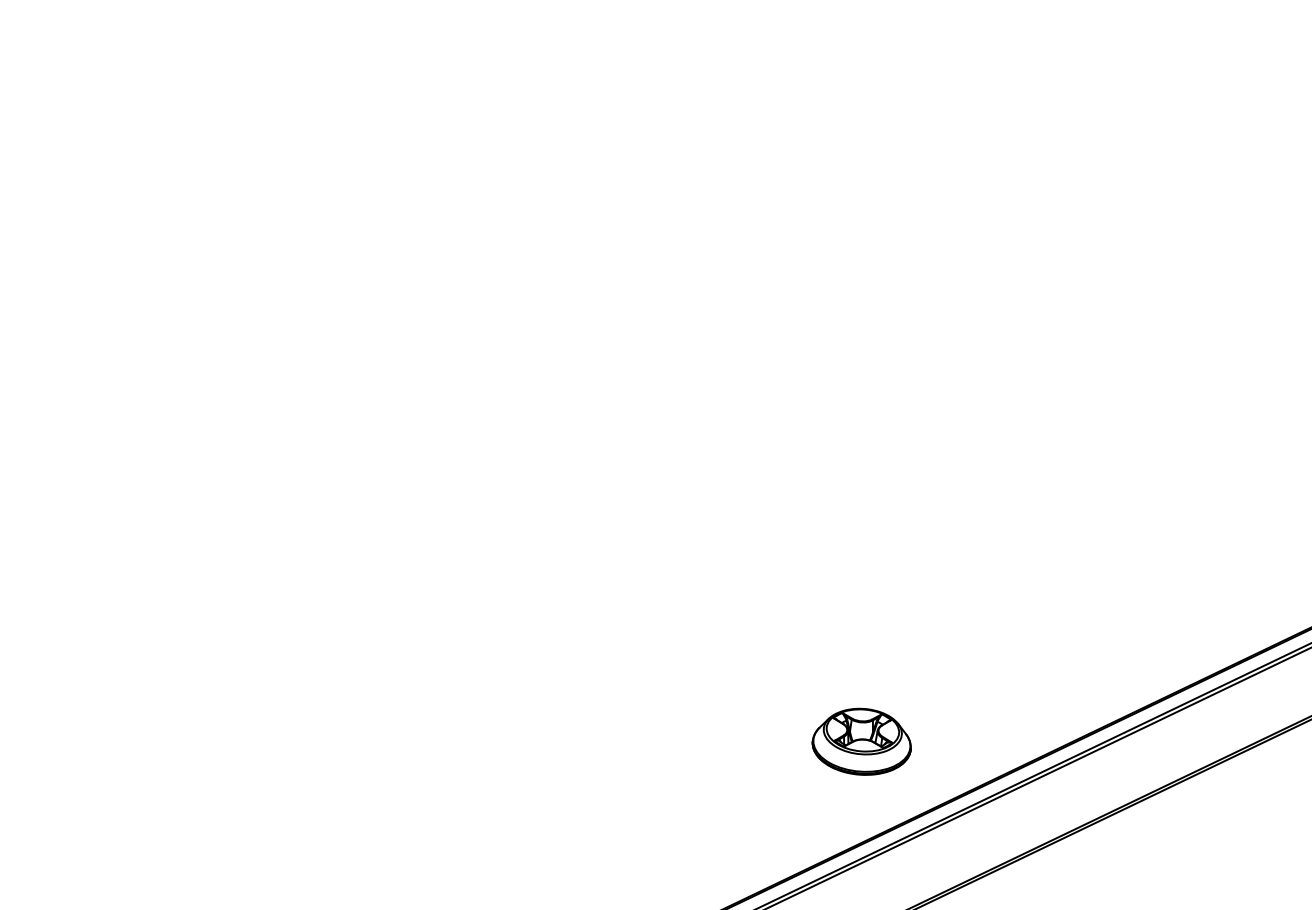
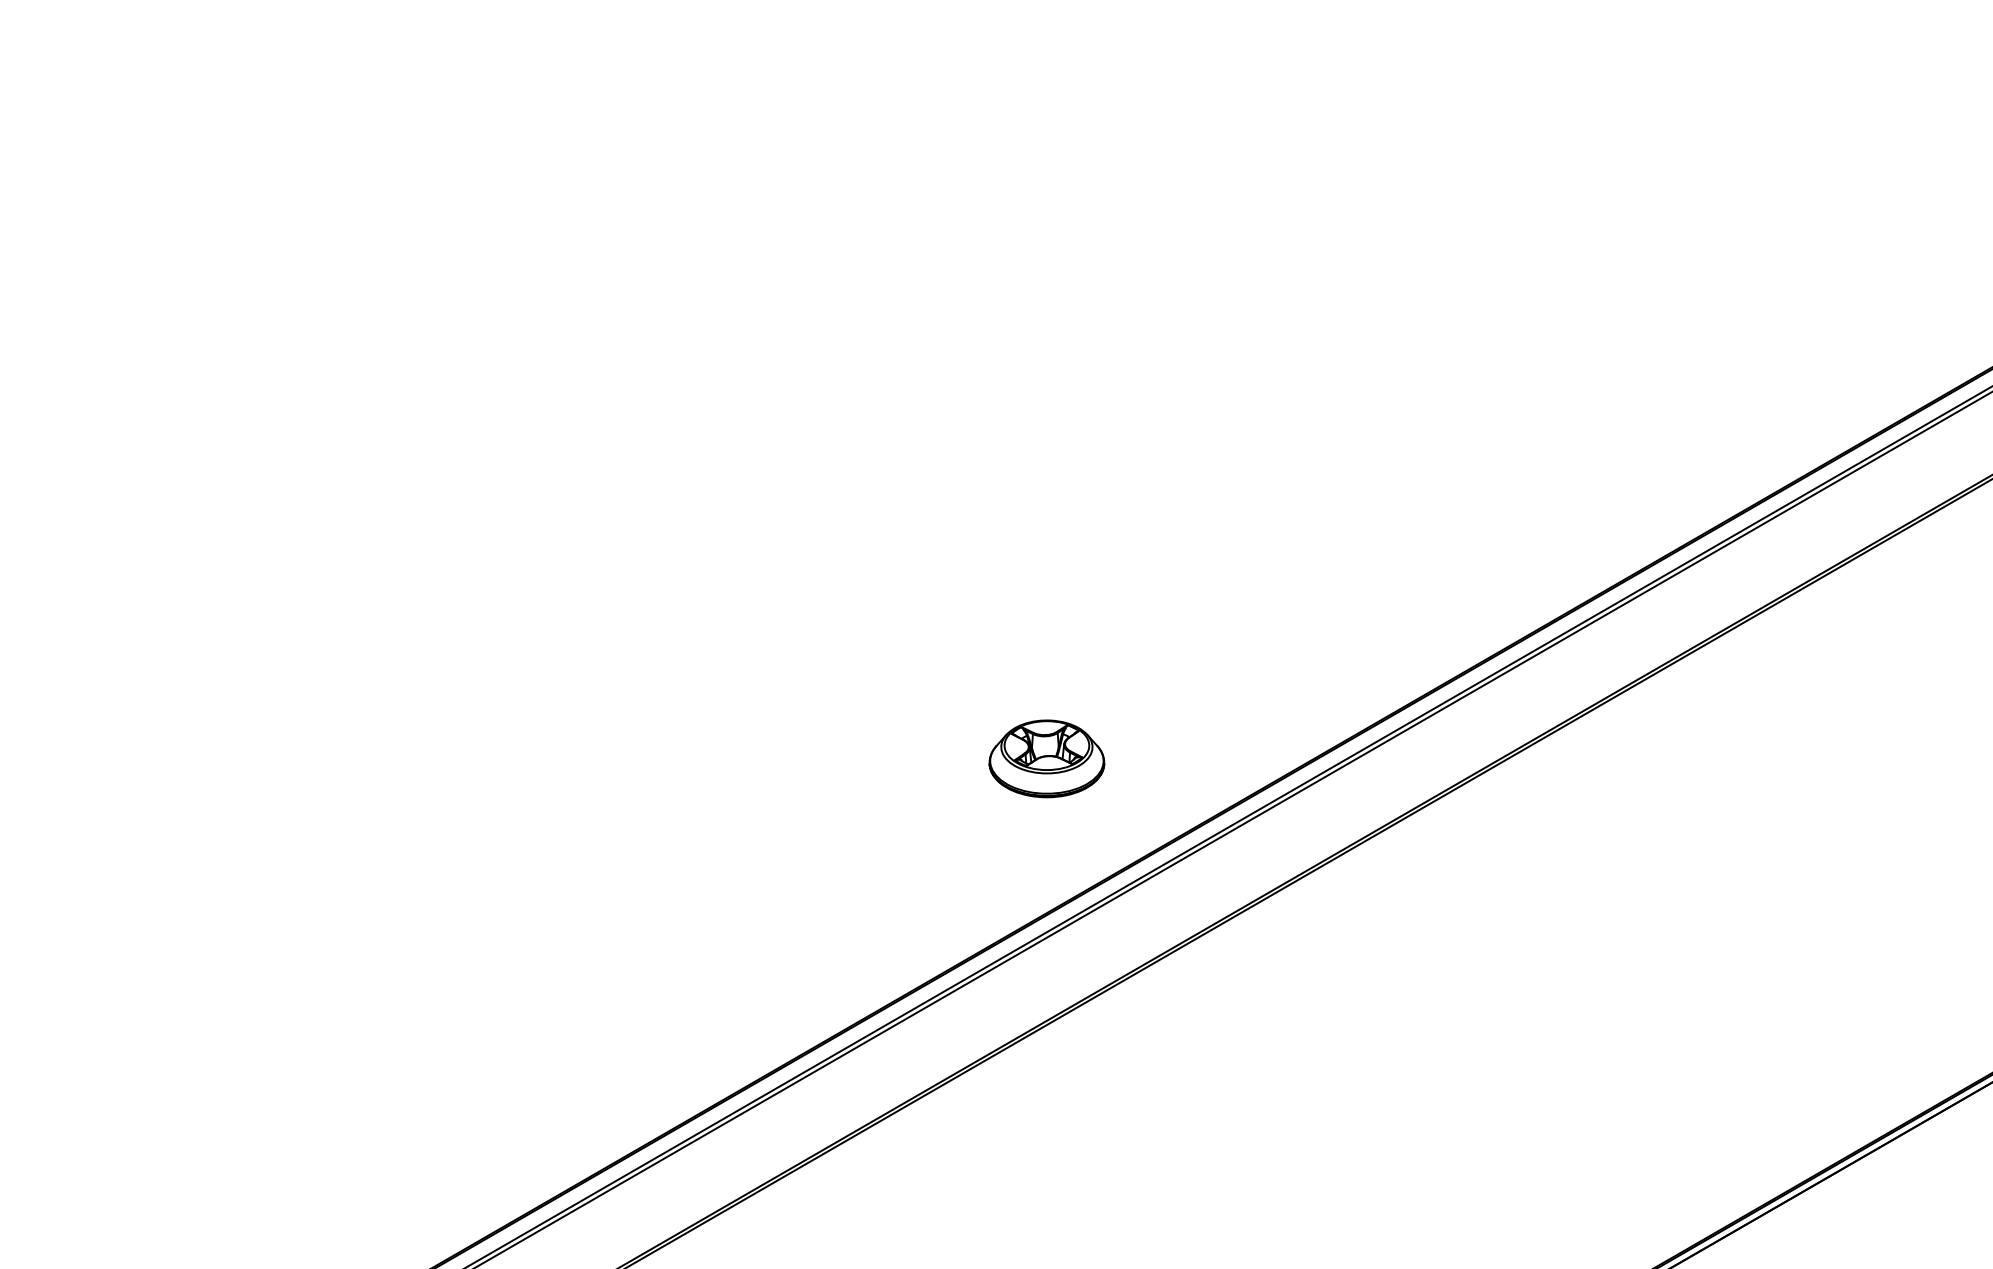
part: (861, 741) -> (1046, 758), moved

